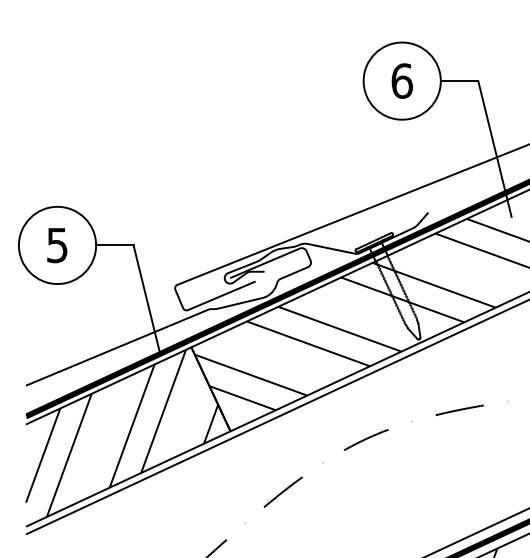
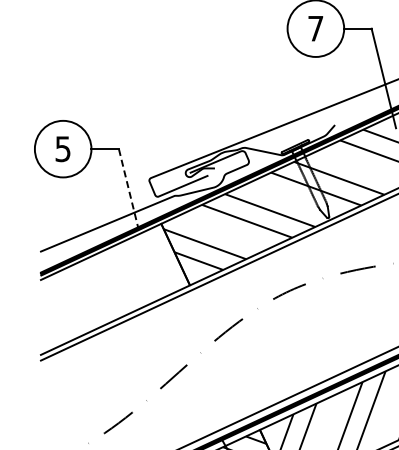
text: (401, 80) -> (315, 28), 6 -> 7
line: (146, 299) -> (128, 188), solid -> dashed
hatch: (122, 432) -> (110, 286), removed

